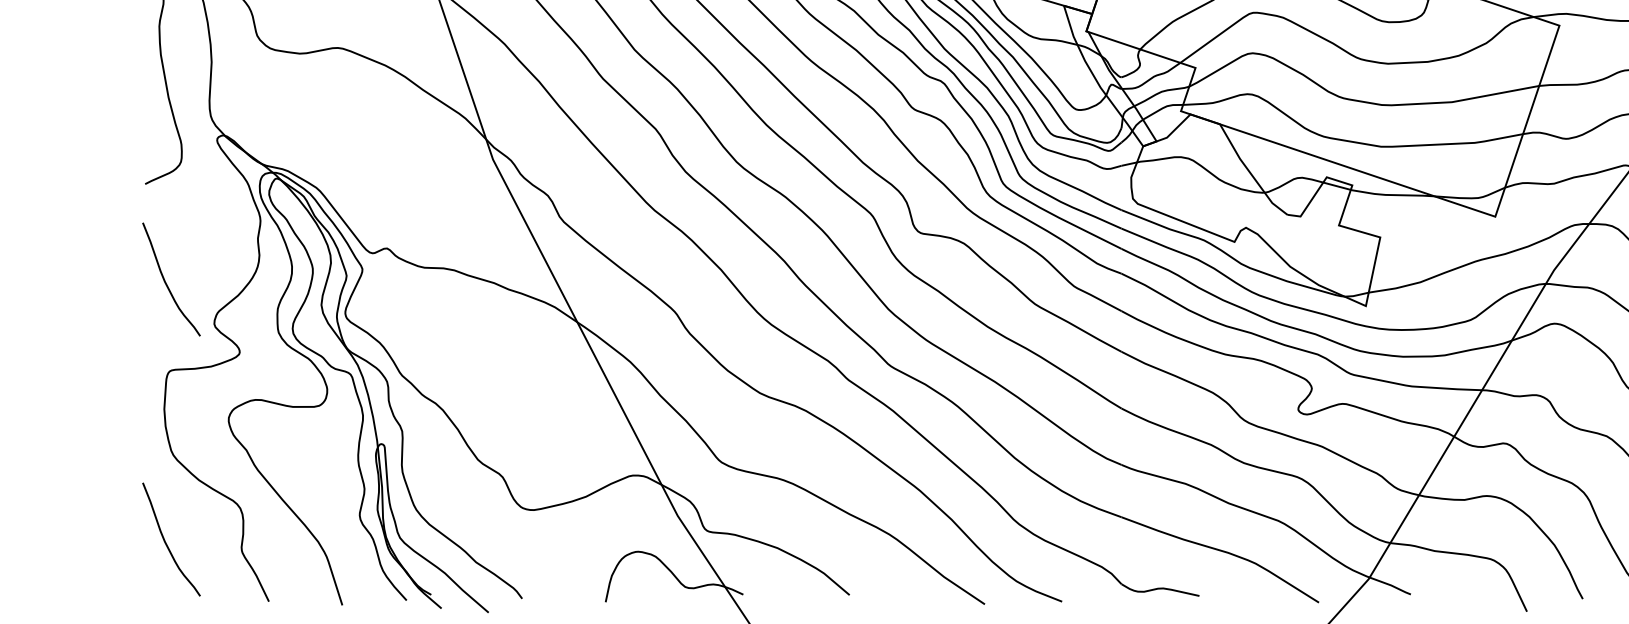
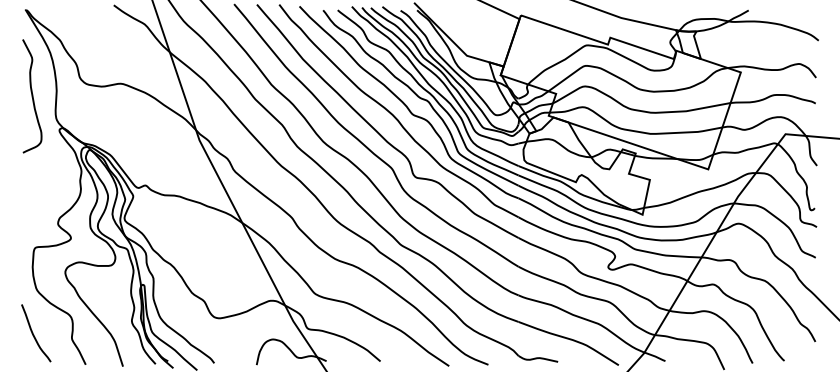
curve: (167, 281) -> (34, 202), removed

